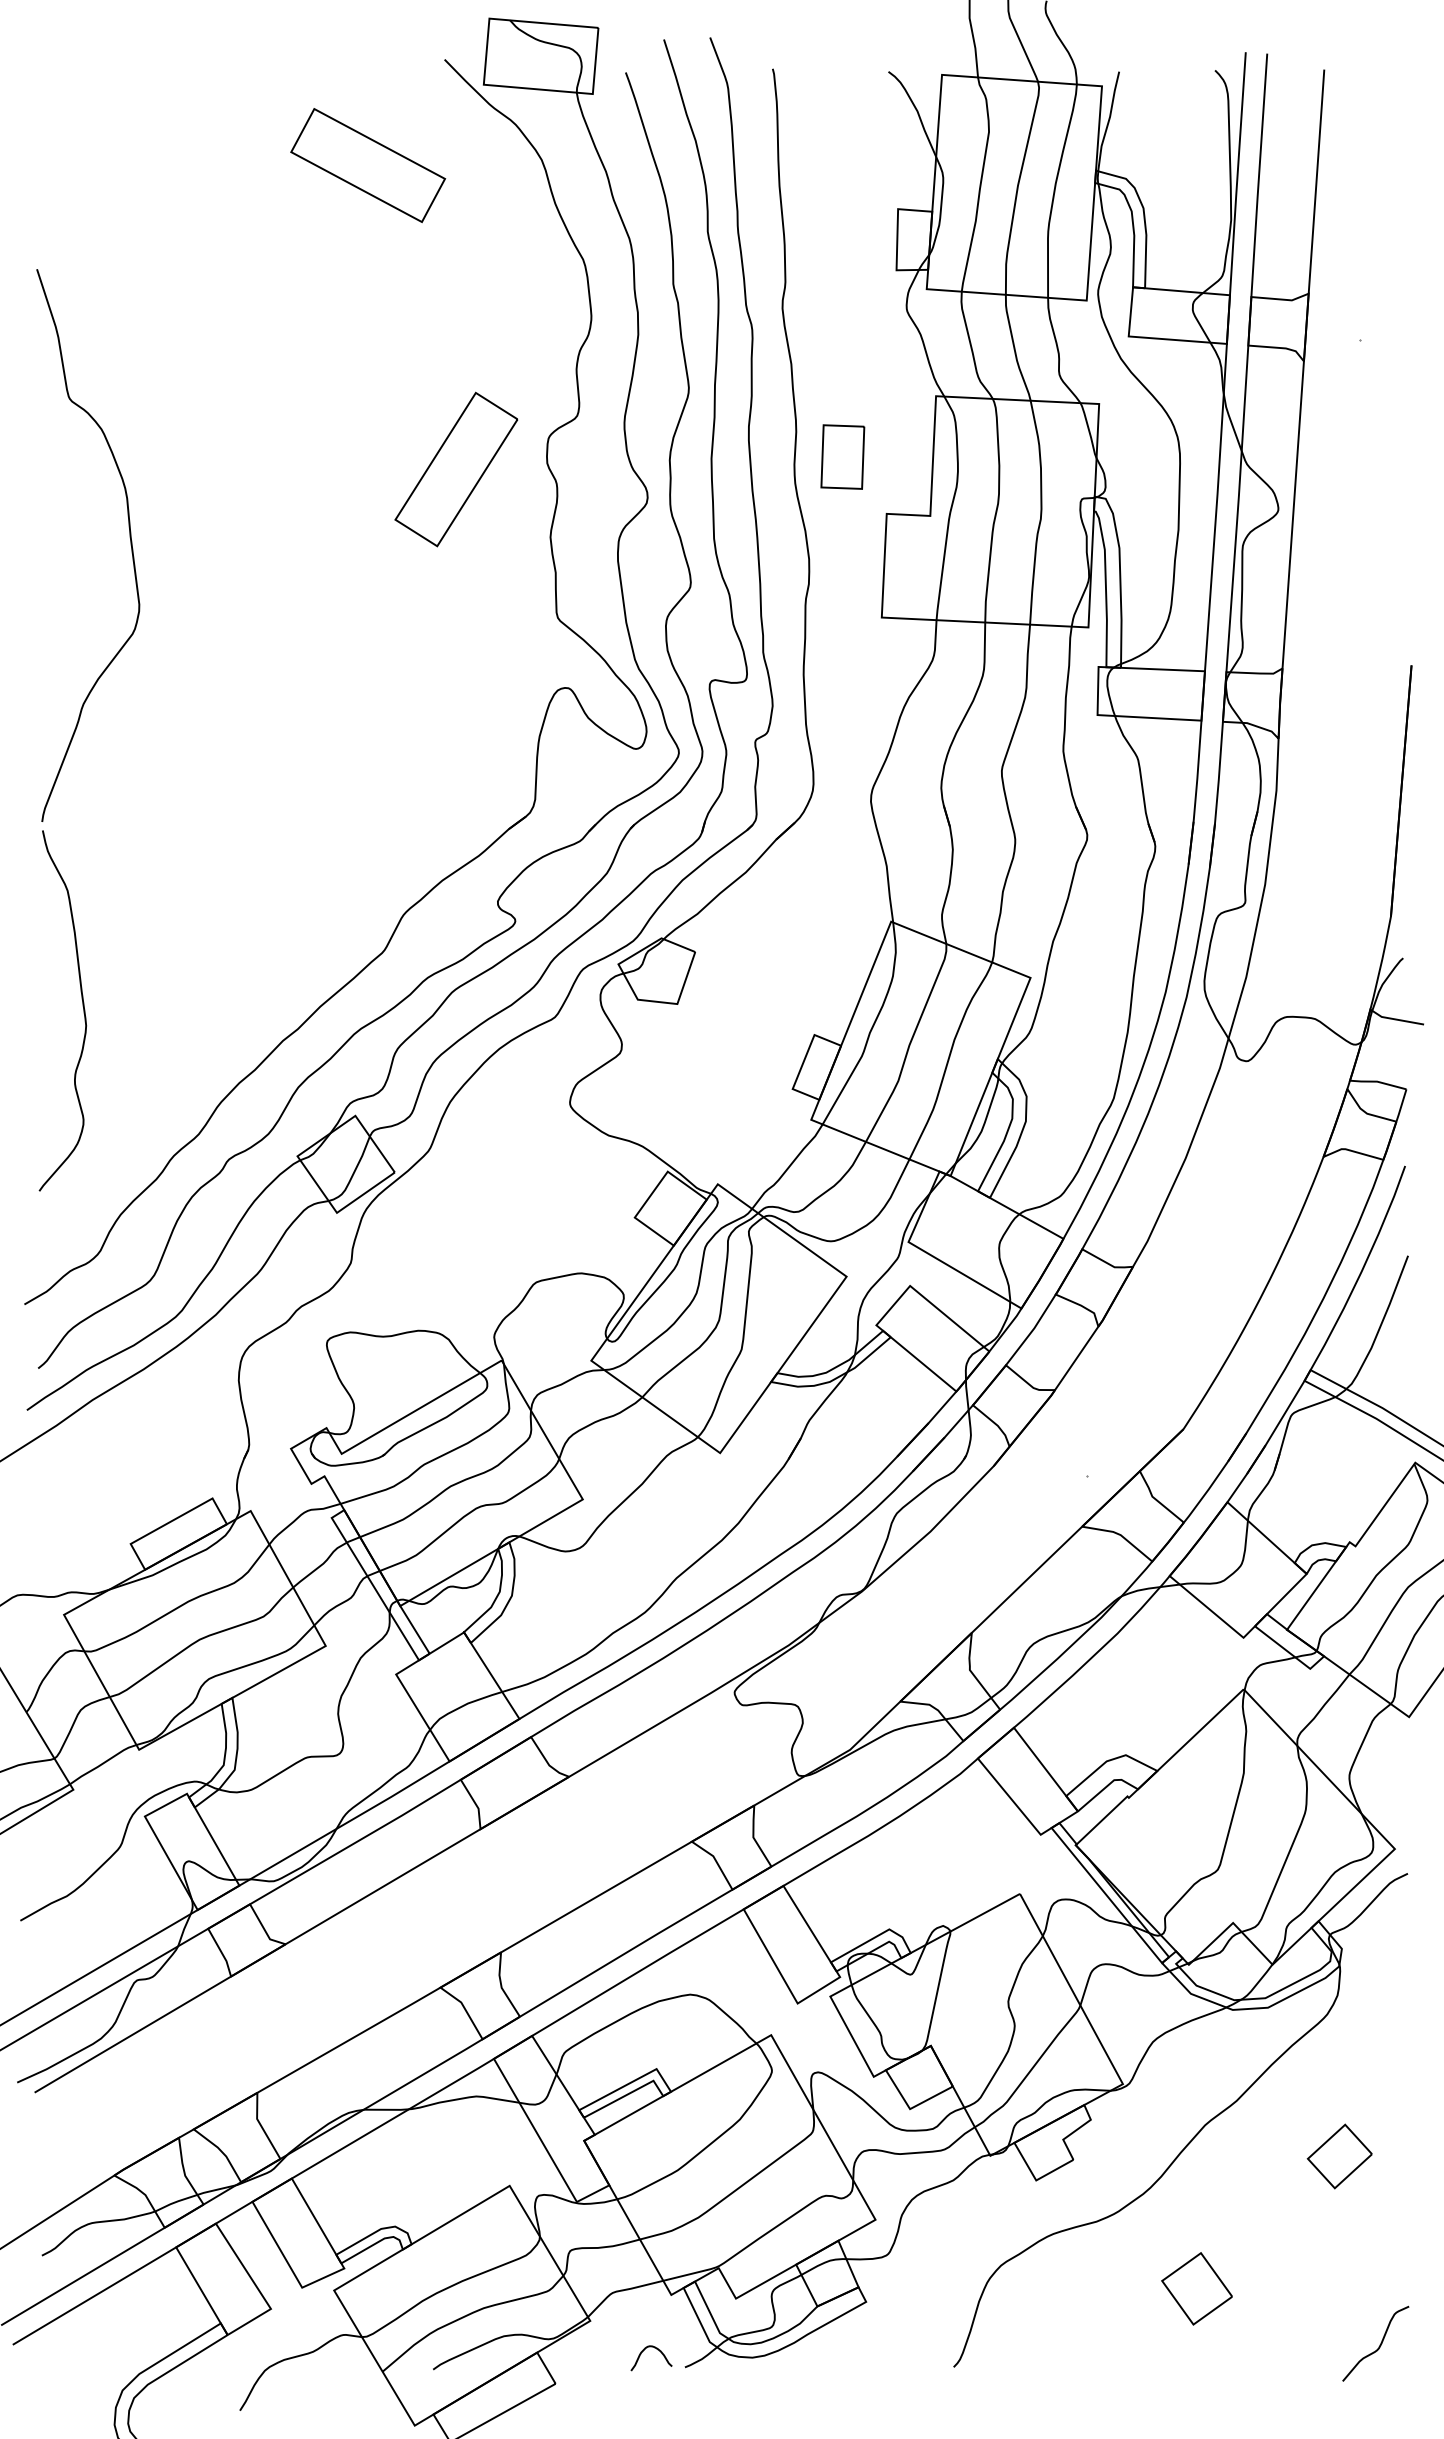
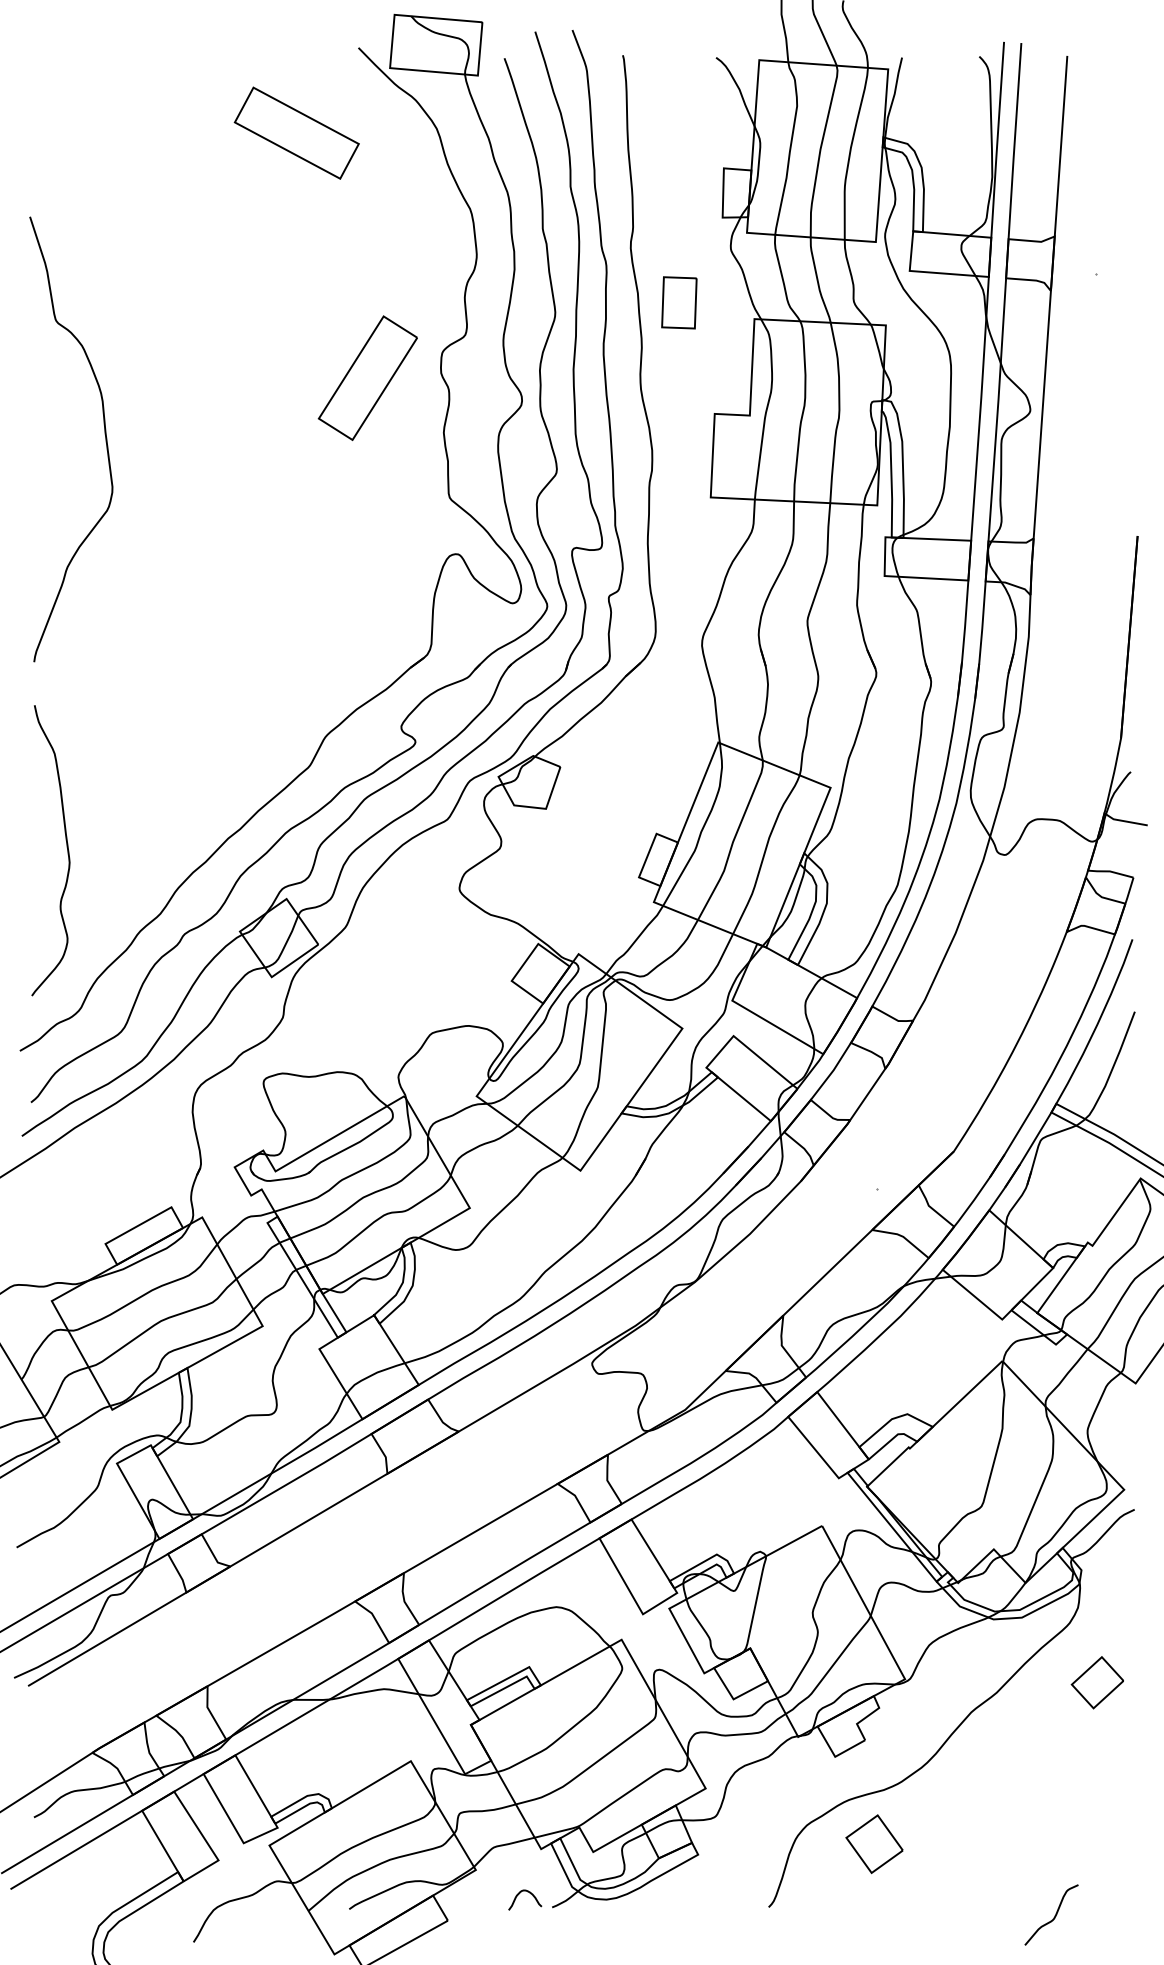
part: (842, 456) -> (679, 302), moved
curve: (82, 1006) -> (66, 847), moved
part: (1339, 2156) -> (1097, 1682), moved
part: (1196, 2288) -> (874, 1843), moved
curve: (1379, 2344) -> (1054, 1915), moved

